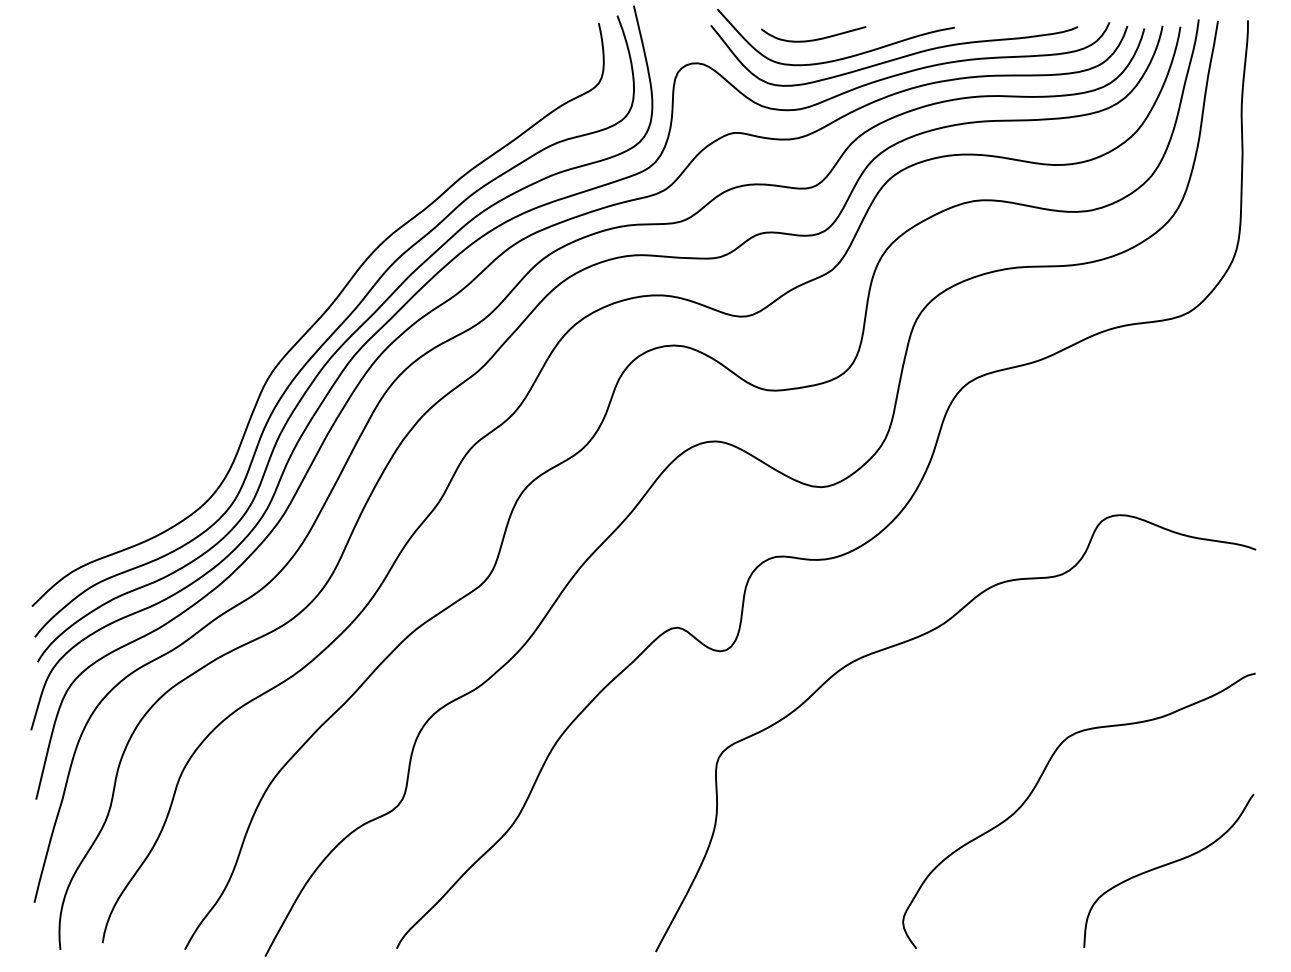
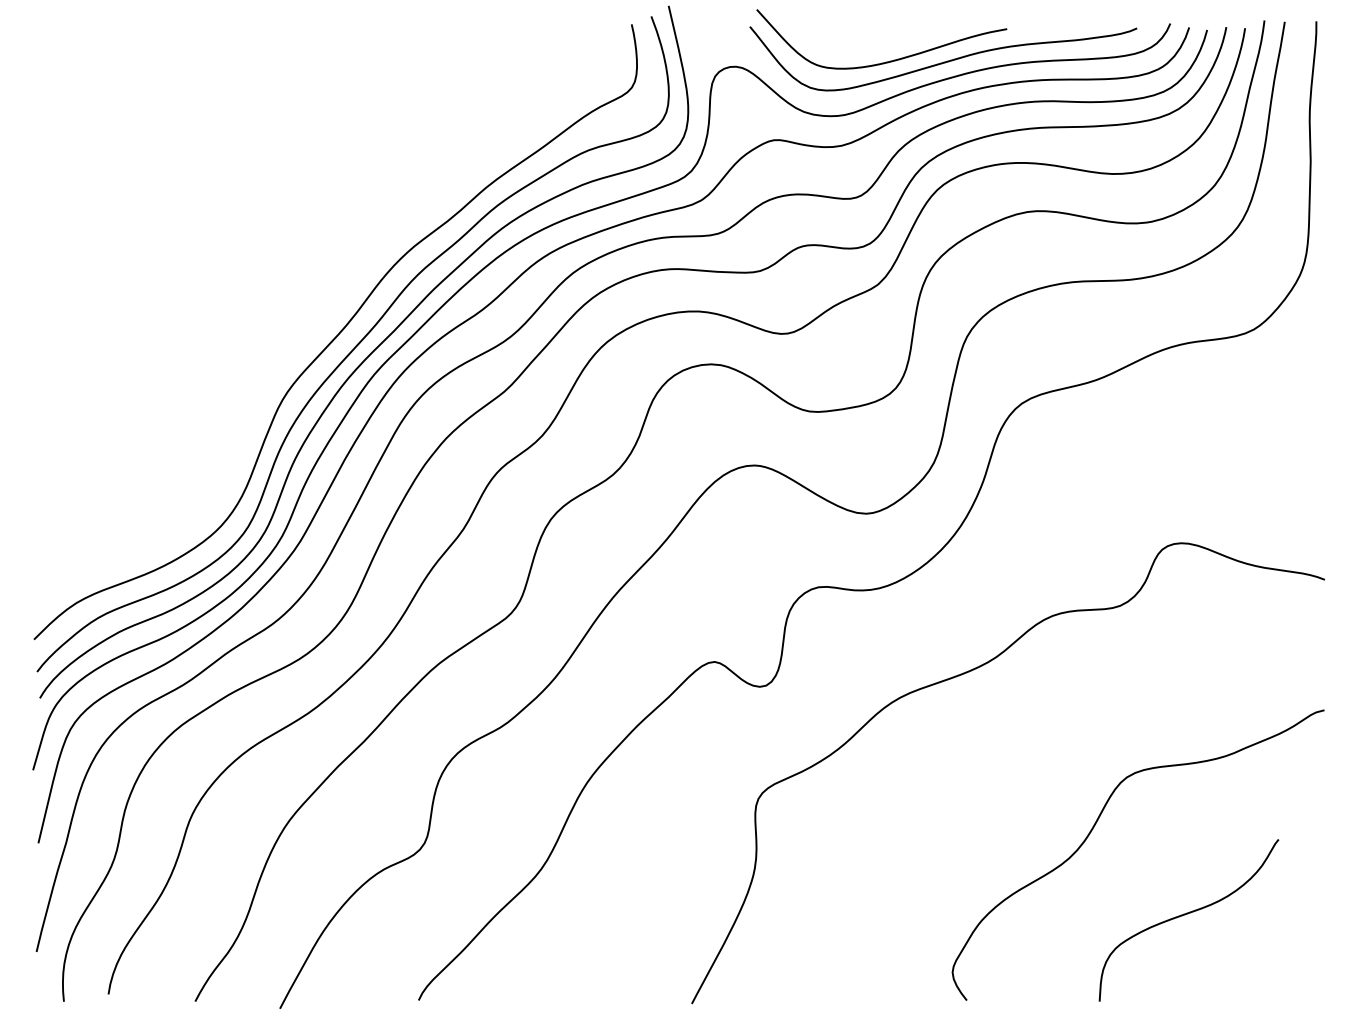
curve: (812, 39) -> (857, 41), removed
curve: (1165, 866) -> (1185, 915), moved

